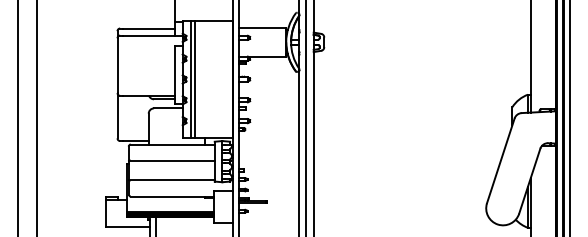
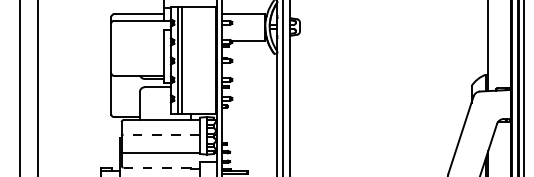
line: (172, 160) -> (161, 134), solid -> dashed
line: (172, 196) -> (161, 167), solid -> dashed

